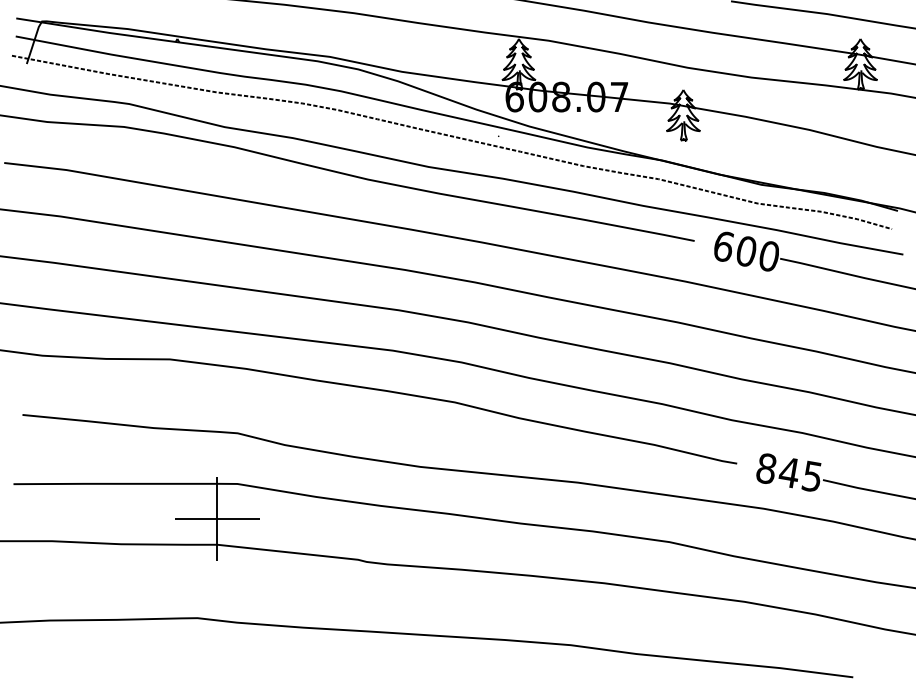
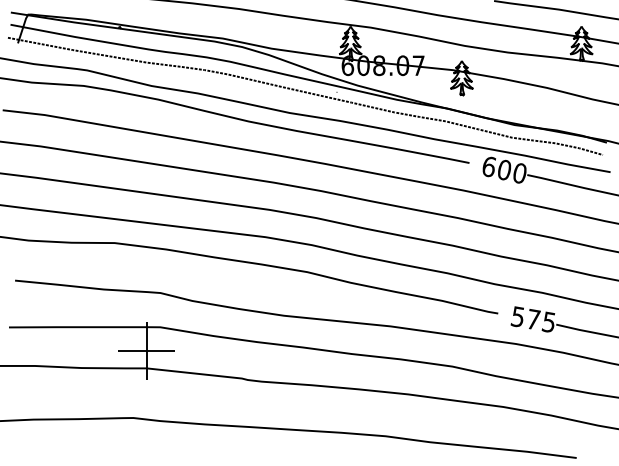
text: (777, 470) -> (525, 318), 845 -> 575

